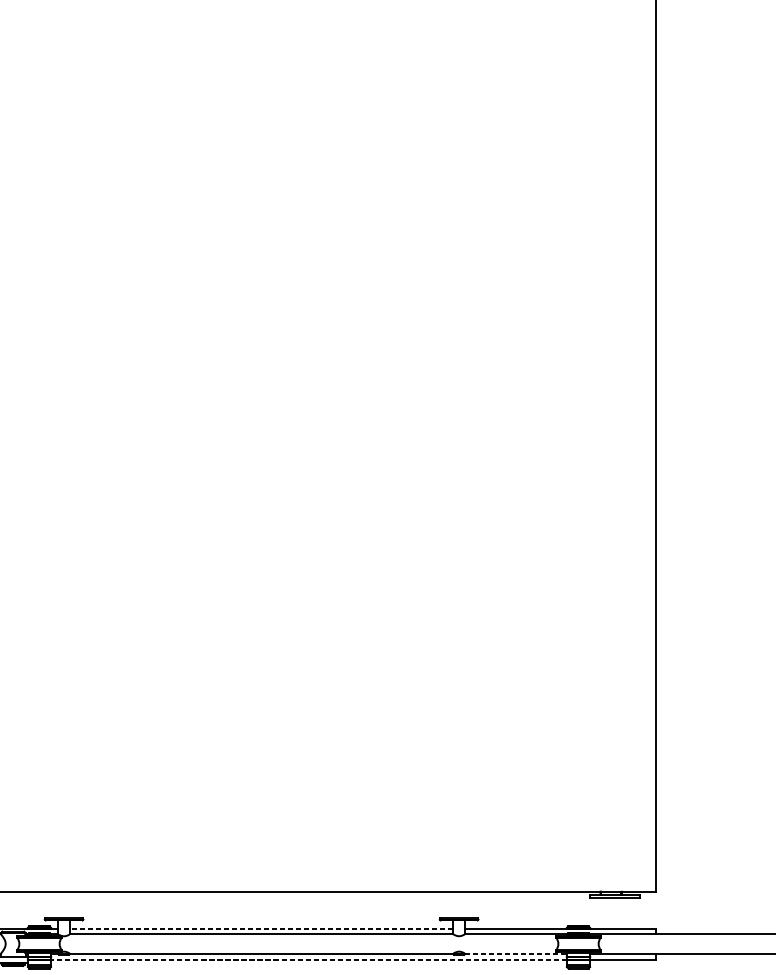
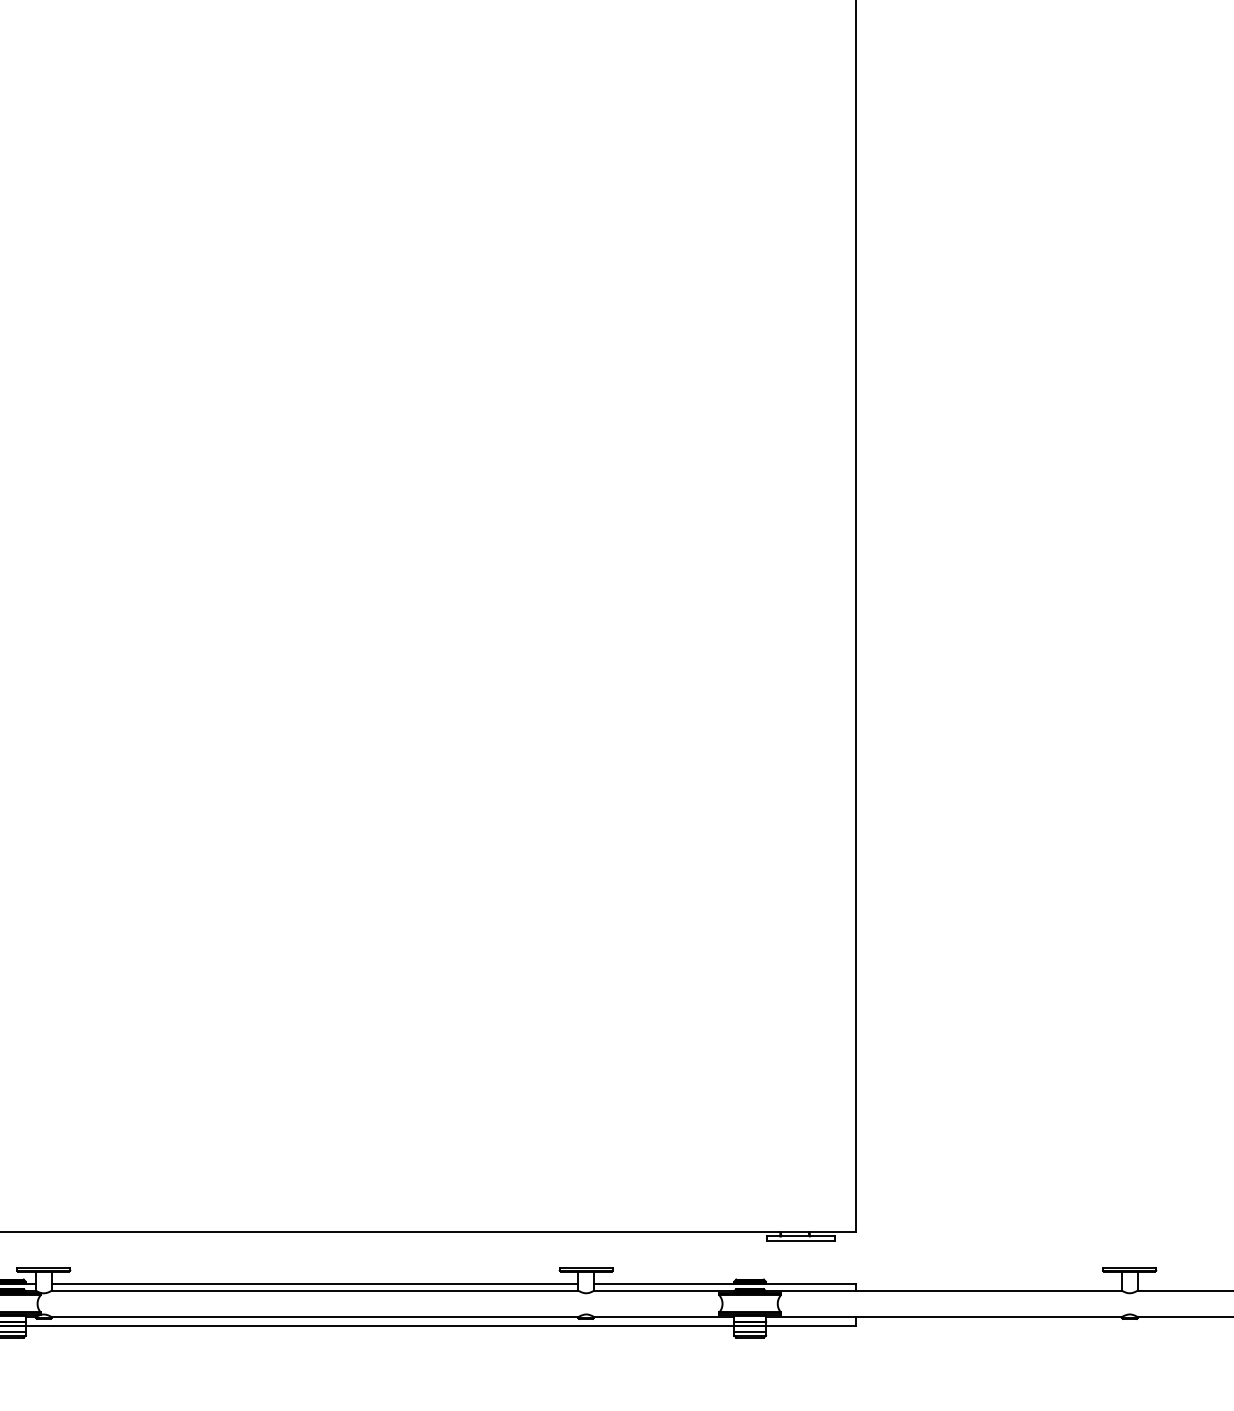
line: (261, 929) -> (314, 1283), dashed -> solid
line: (516, 953) -> (664, 1317), dashed -> solid
line: (308, 960) -> (379, 1326), dashed -> solid

